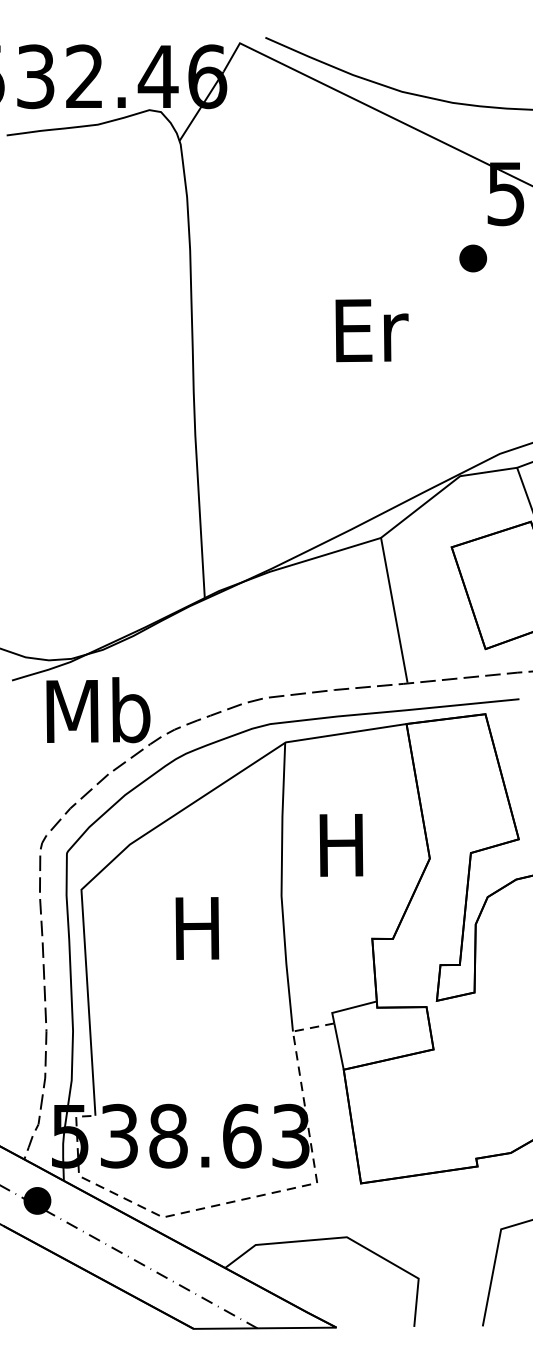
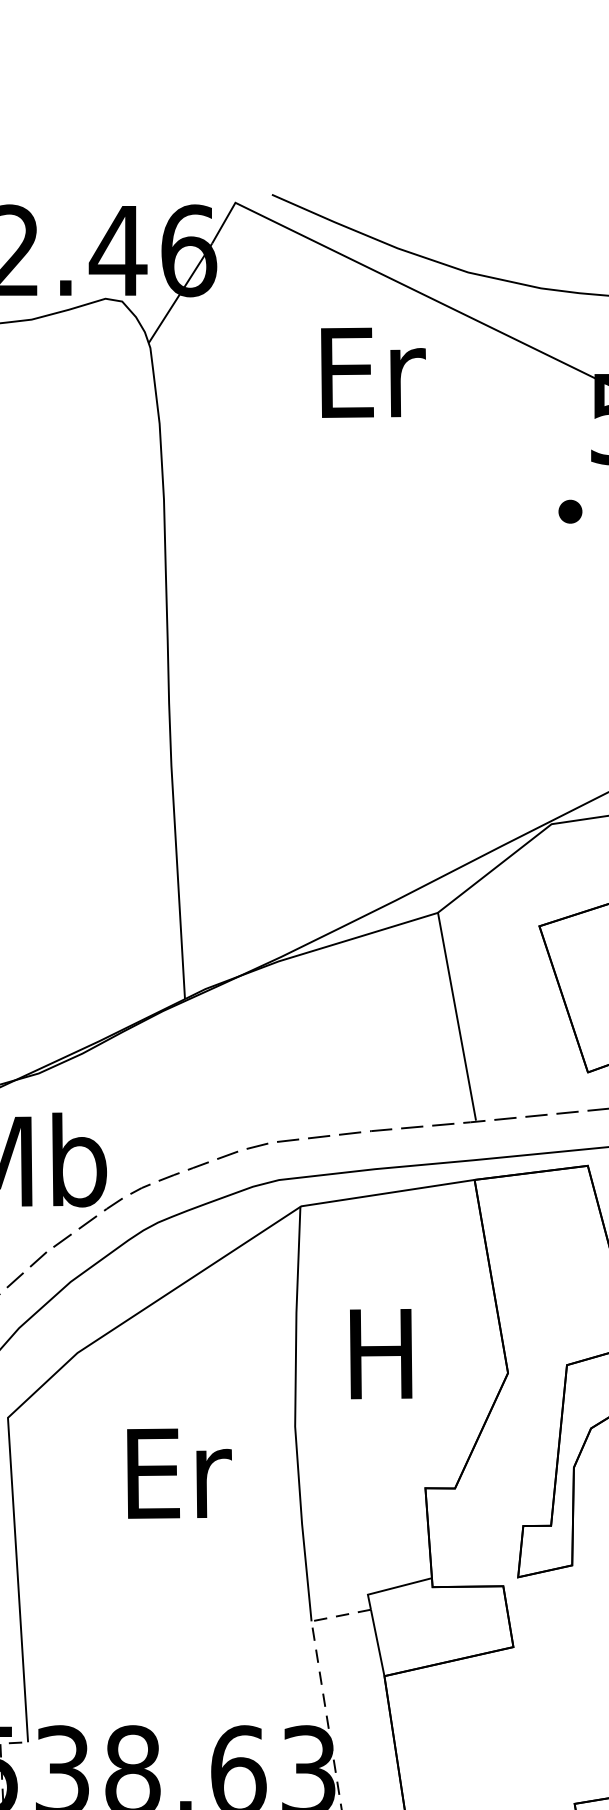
part: (473, 258) -> (570, 511), size x0.6
text: (371, 330) -> (372, 372), moved
text: (200, 928) -> (178, 1473), H -> Er

